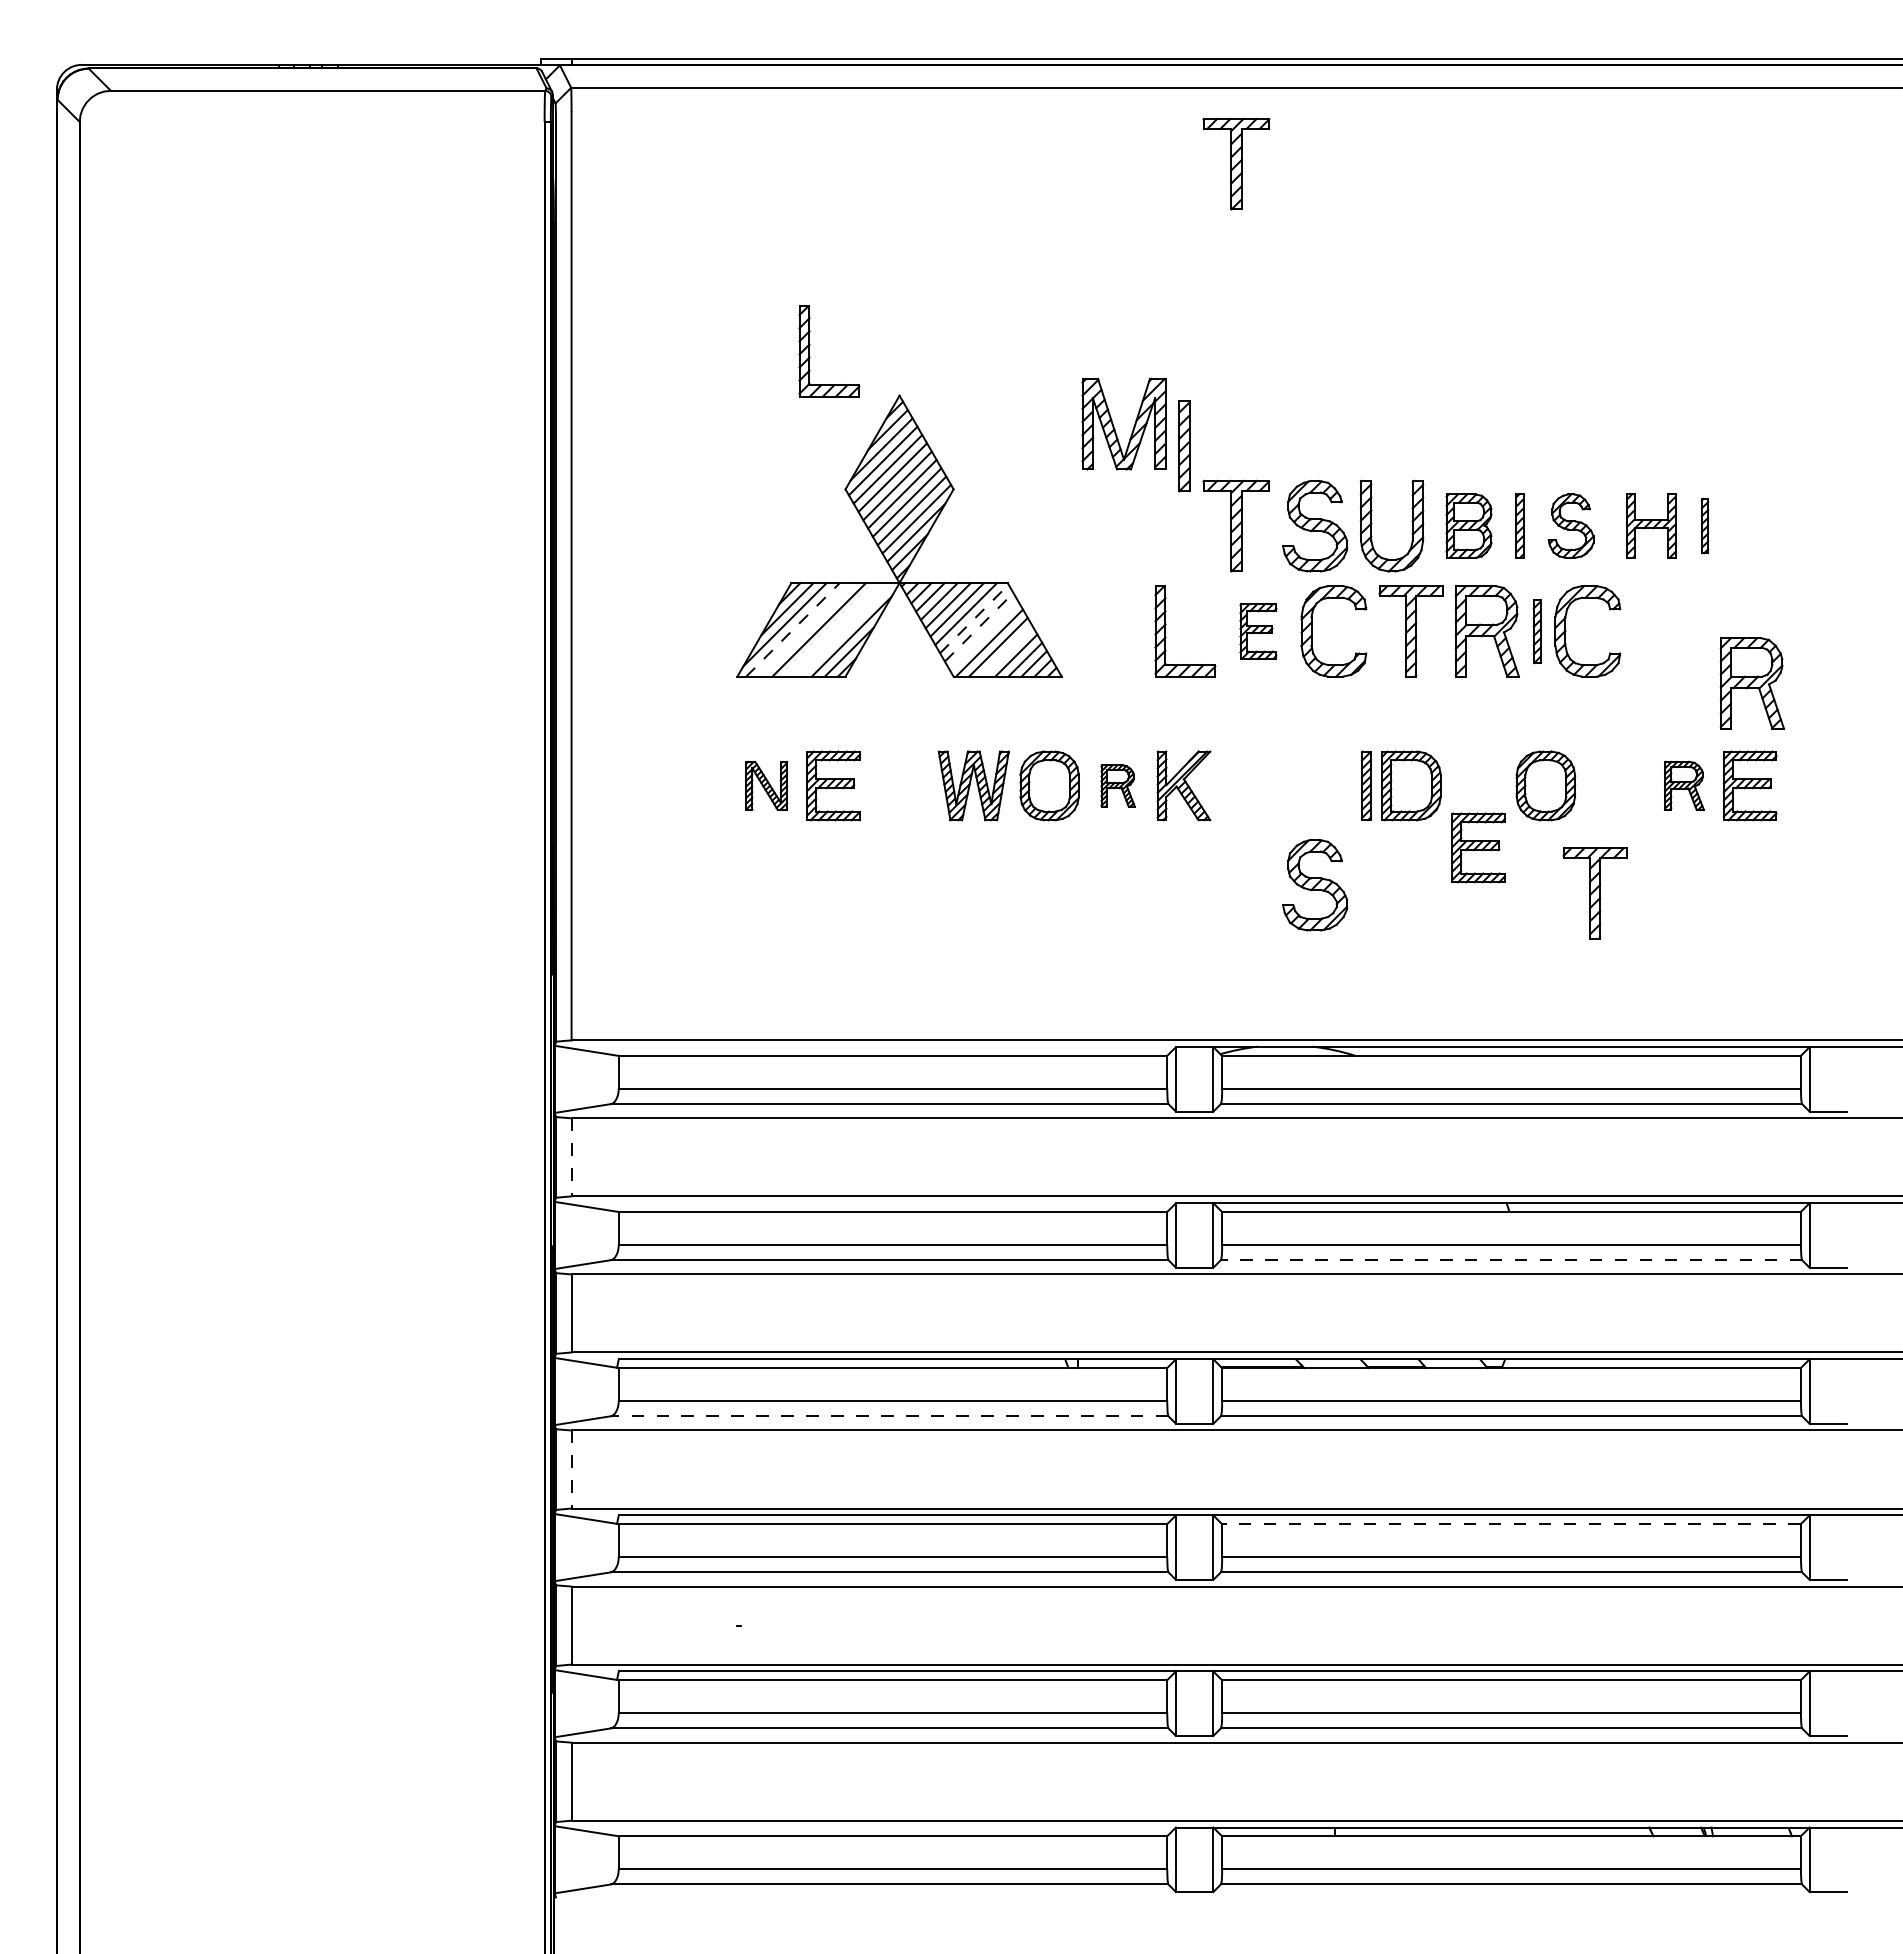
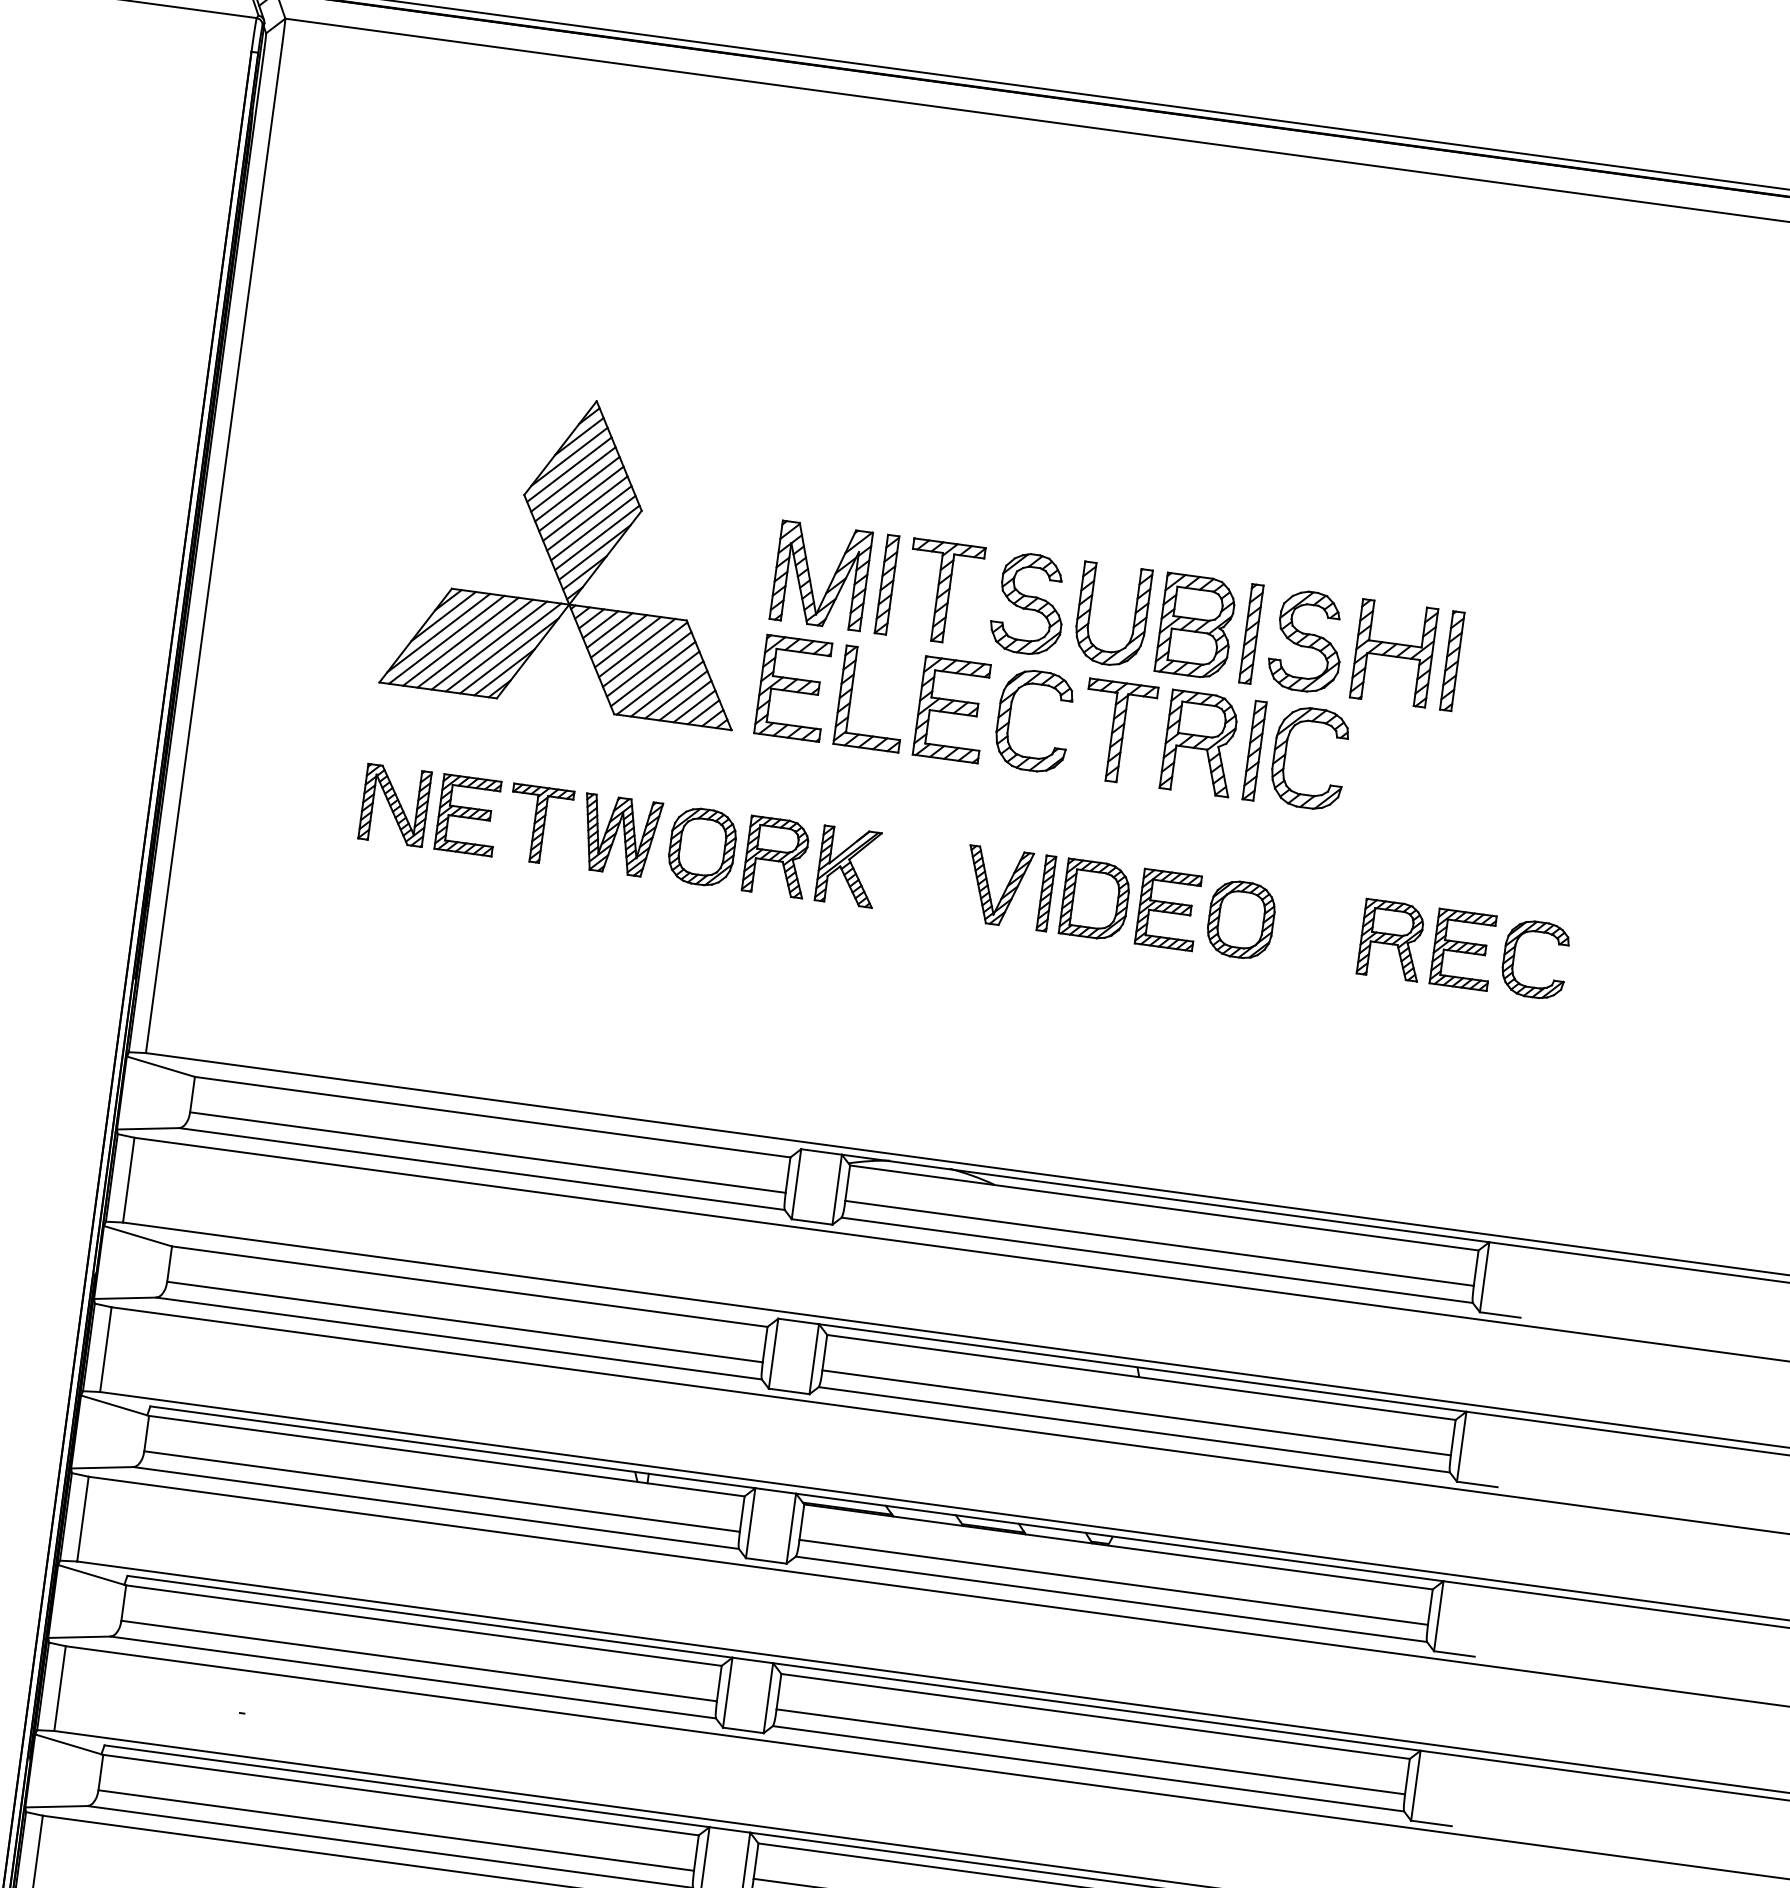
part: (1236, 163) -> (996, 198), removed
part: (810, 357) -> (505, 346), removed
part: (1114, 426) -> (810, 576), moved
part: (1184, 446) -> (886, 585), moved
part: (1468, 525) -> (1195, 625), size x1.43
part: (1519, 525) -> (1250, 633), size x1.43
part: (1571, 525) -> (1307, 640), size x1.43
part: (1651, 525) -> (1394, 652), size x1.43
part: (1704, 525) -> (1451, 660), size x1.67
line: (974, 618) -> (645, 654), dashed -> solid
line: (979, 626) -> (649, 663), dashed -> solid
line: (793, 629) -> (447, 639), dashed -> solid
line: (805, 629) -> (460, 641), added
line: (832, 629) -> (489, 645), added
line: (845, 629) -> (503, 647), added
part: (1112, 631) -> (793, 688), added
part: (1258, 631) -> (951, 709), size x1.67
part: (1537, 631) -> (1254, 750), size x1.43
line: (983, 635) -> (652, 673), added
line: (1007, 651) -> (676, 694), added
part: (1751, 683) -> (1479, 838), removed
part: (766, 785) -> (395, 804), size x1.43
part: (899, 785) -> (539, 824), added
part: (1117, 785) -> (776, 856), size x1.67
part: (1684, 785) -> (1391, 939), size x1.43
part: (1797, 785) -> (1514, 956), added
part: (1328, 786) -> (1005, 888), added
part: (1478, 847) -> (1168, 909), moved
part: (1315, 885) -> (976, 994), removed
part: (1594, 893) -> (1278, 1043), removed
line: (571, 1157) -> (128, 1180), dashed -> solid
line: (1511, 1260) -> (1134, 1430), dashed -> solid
line: (889, 1416) -> (435, 1508), dashed -> solid
line: (571, 1470) -> (82, 1520), dashed -> solid
line: (1510, 1524) -> (1094, 1716), dashed -> solid

